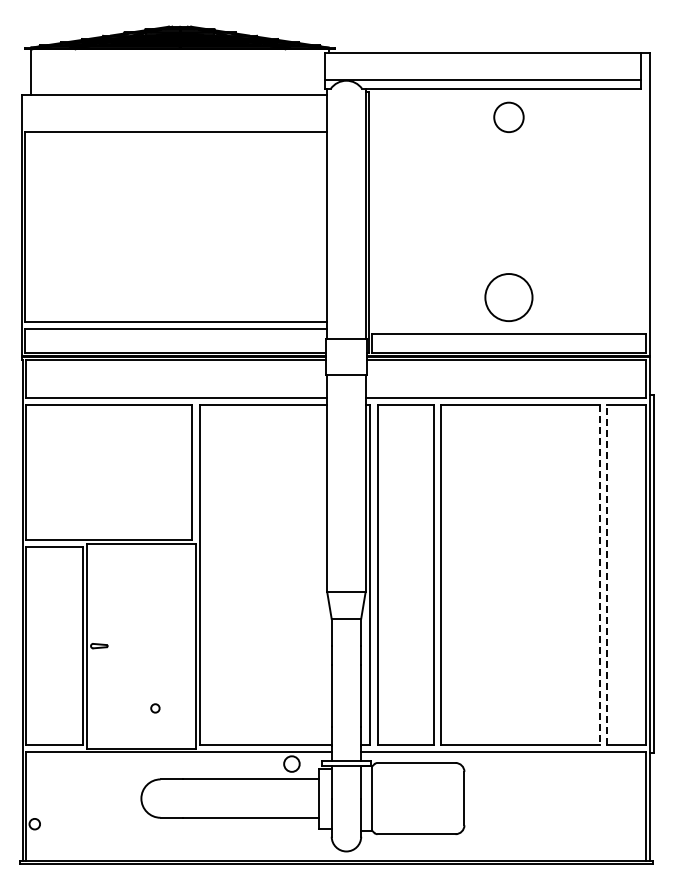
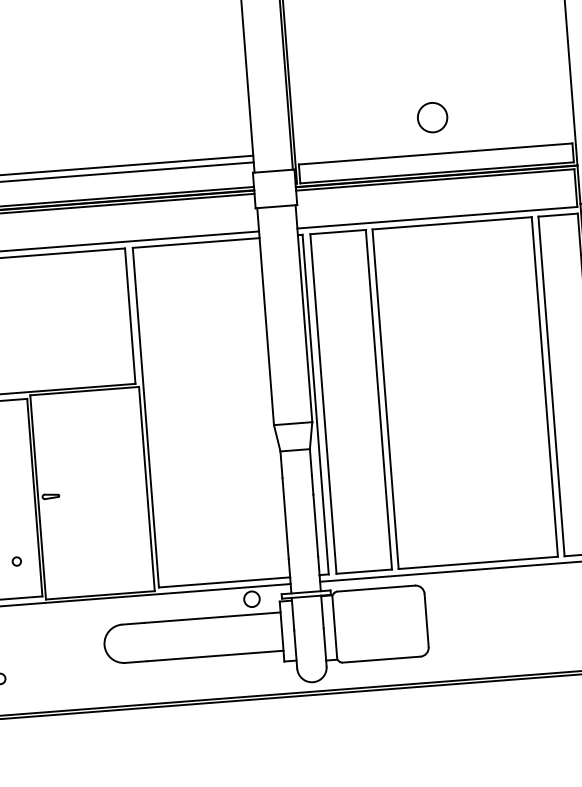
circle: (508, 297) -> (432, 117), size x0.62
line: (606, 574) -> (551, 386), dashed -> solid
line: (600, 575) -> (545, 387), dashed -> solid
circle: (155, 708) -> (16, 561), moved

